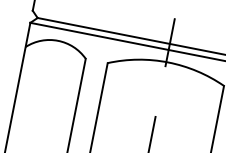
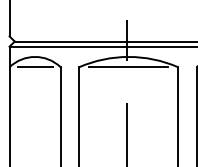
line: (56, 53) -> (35, 67), added
line: (165, 74) -> (128, 67), added

